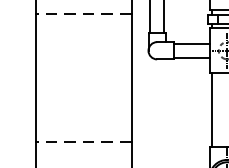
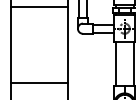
line: (81, 13) -> (38, 6), dashed -> solid
line: (81, 141) -> (38, 82), dashed -> solid

